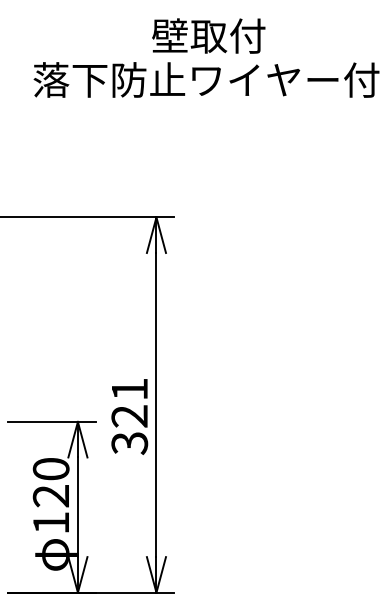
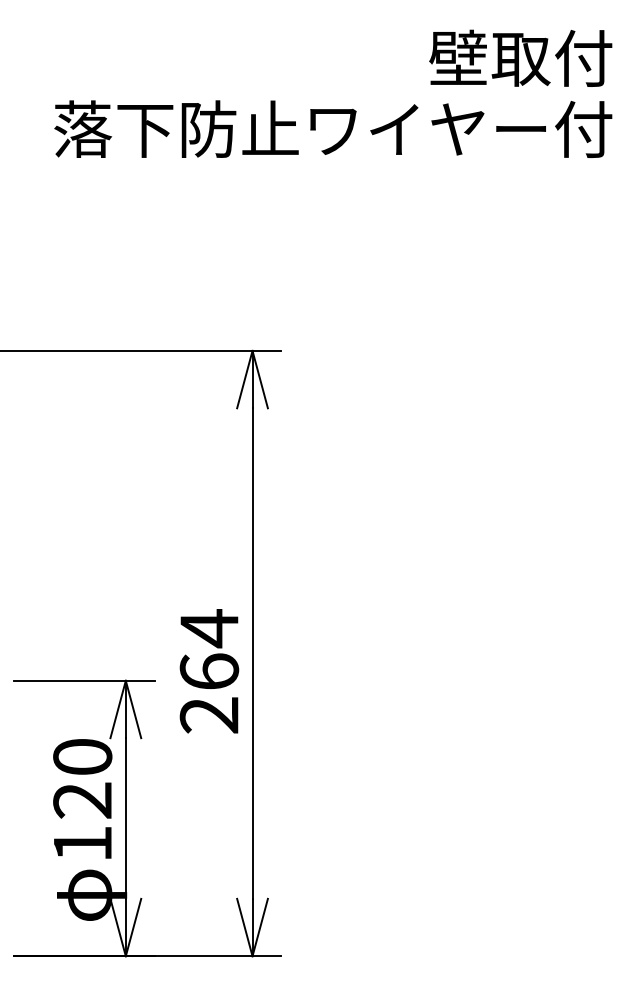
text: (208, 35) -> (520, 57), moved
text: (129, 416) -> (209, 672), 321 -> 264

